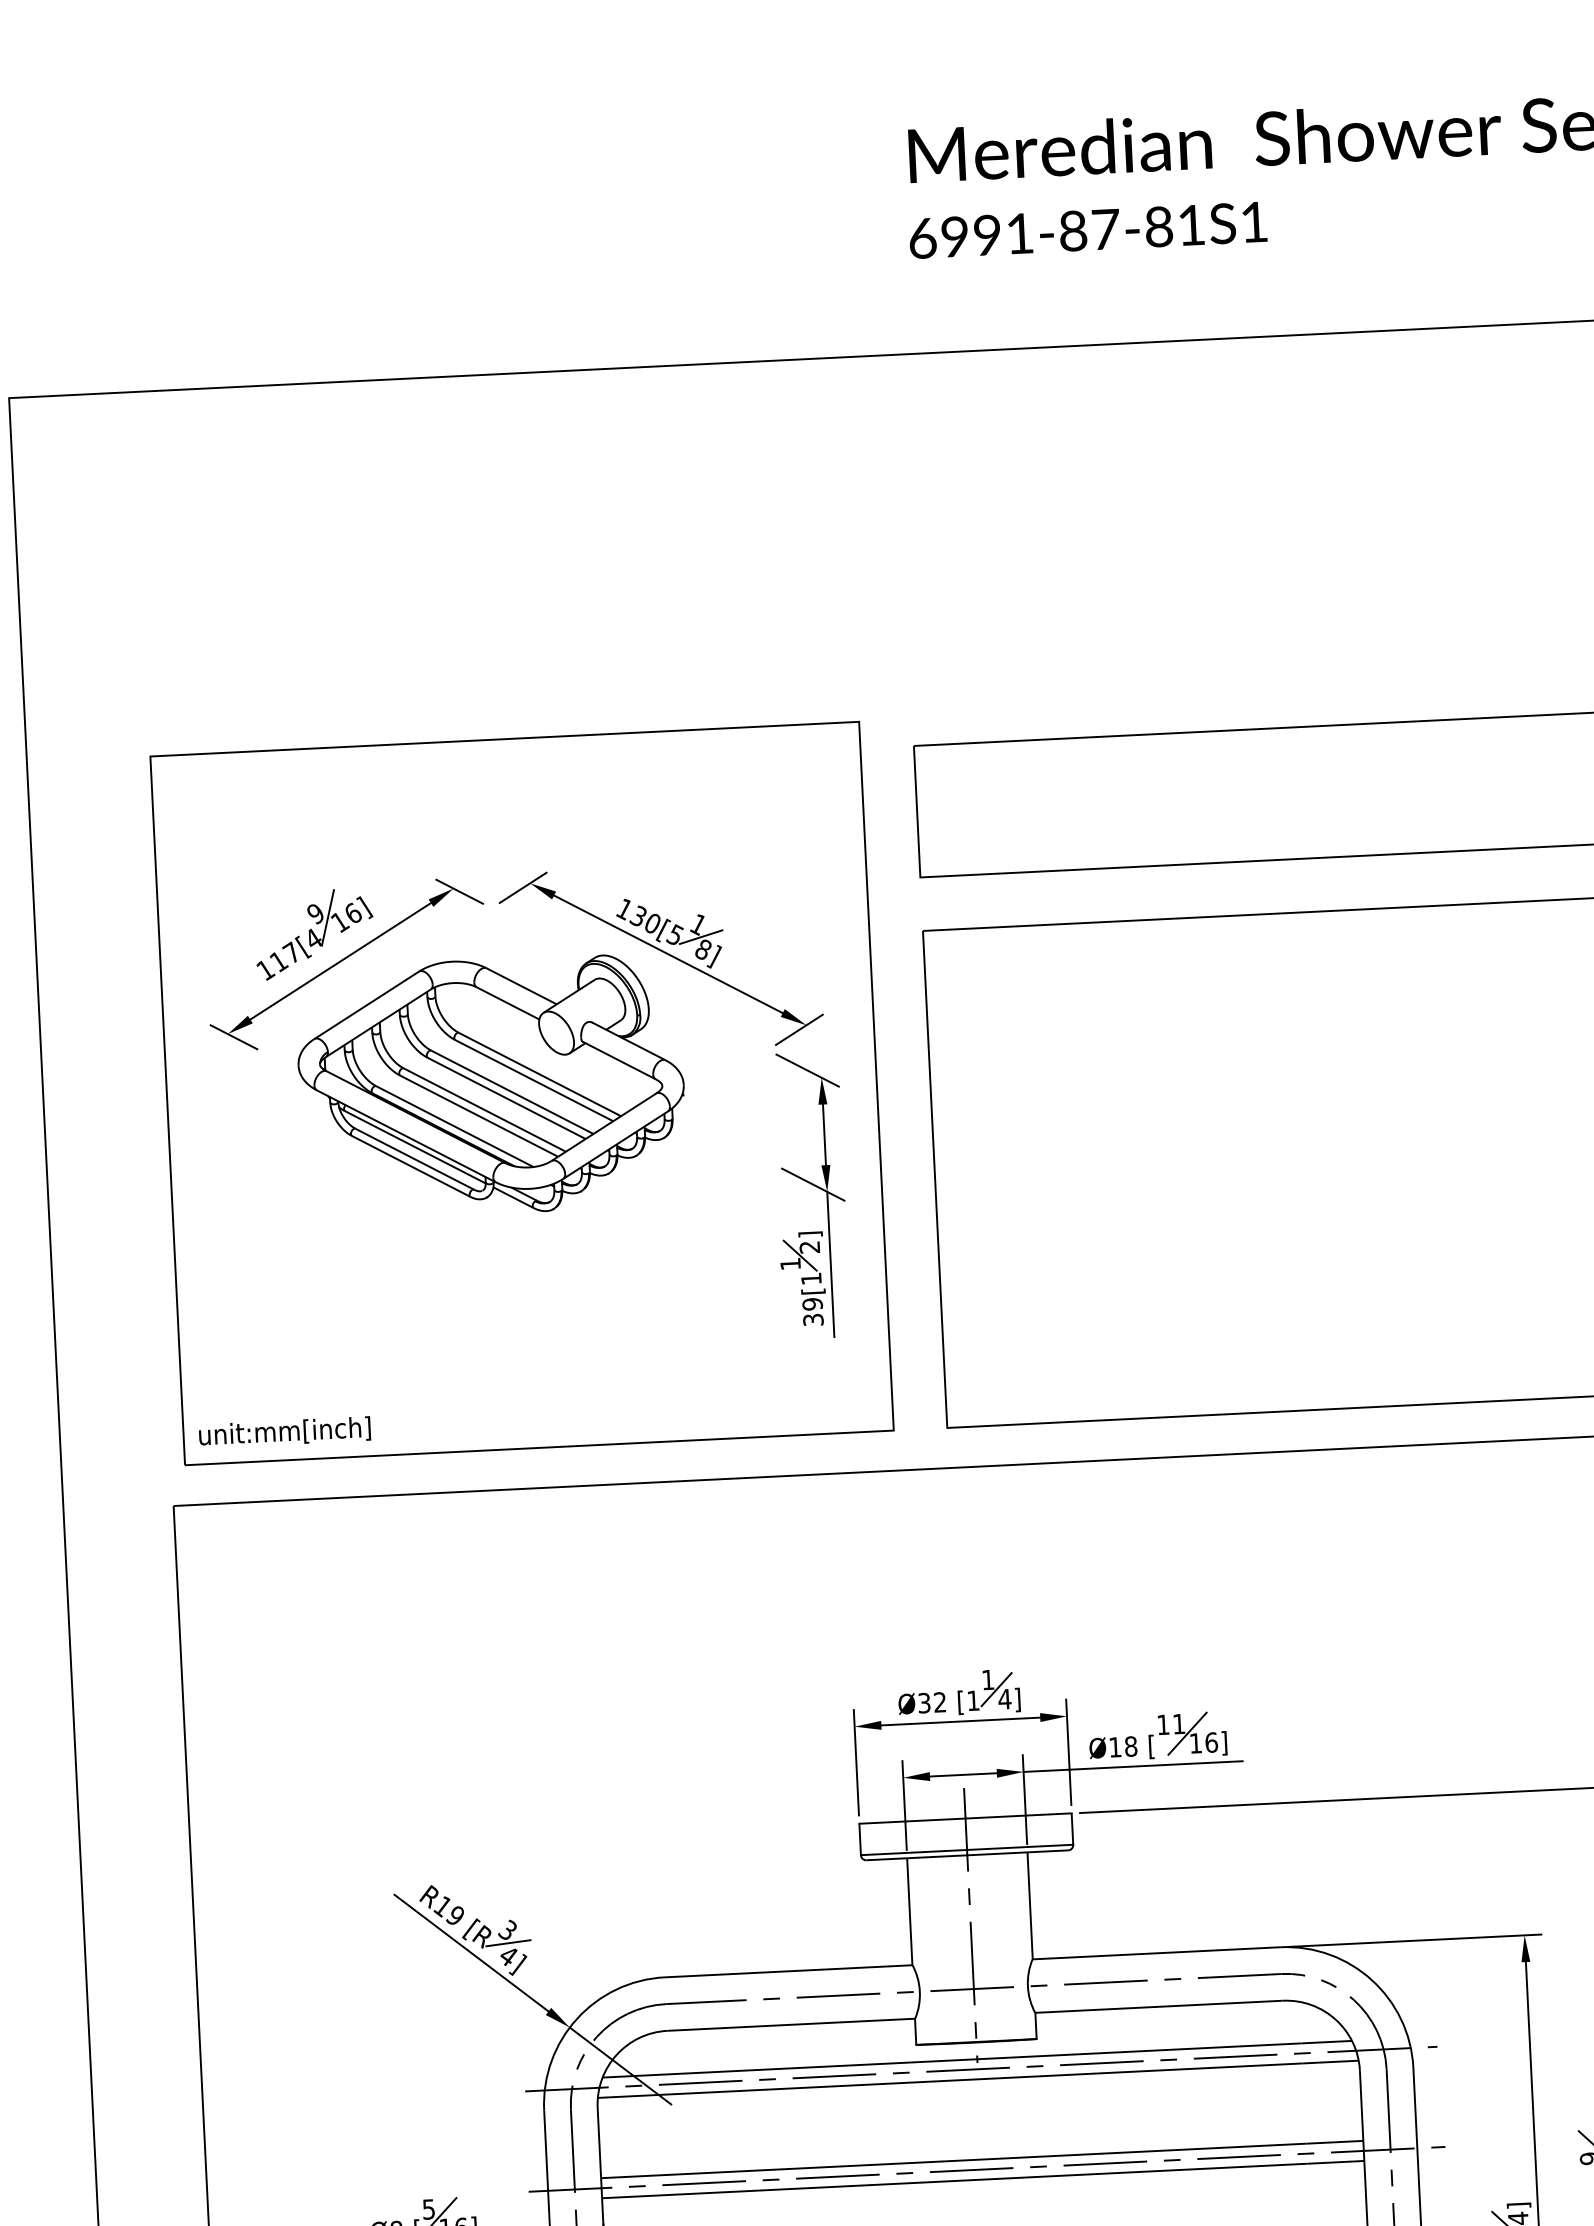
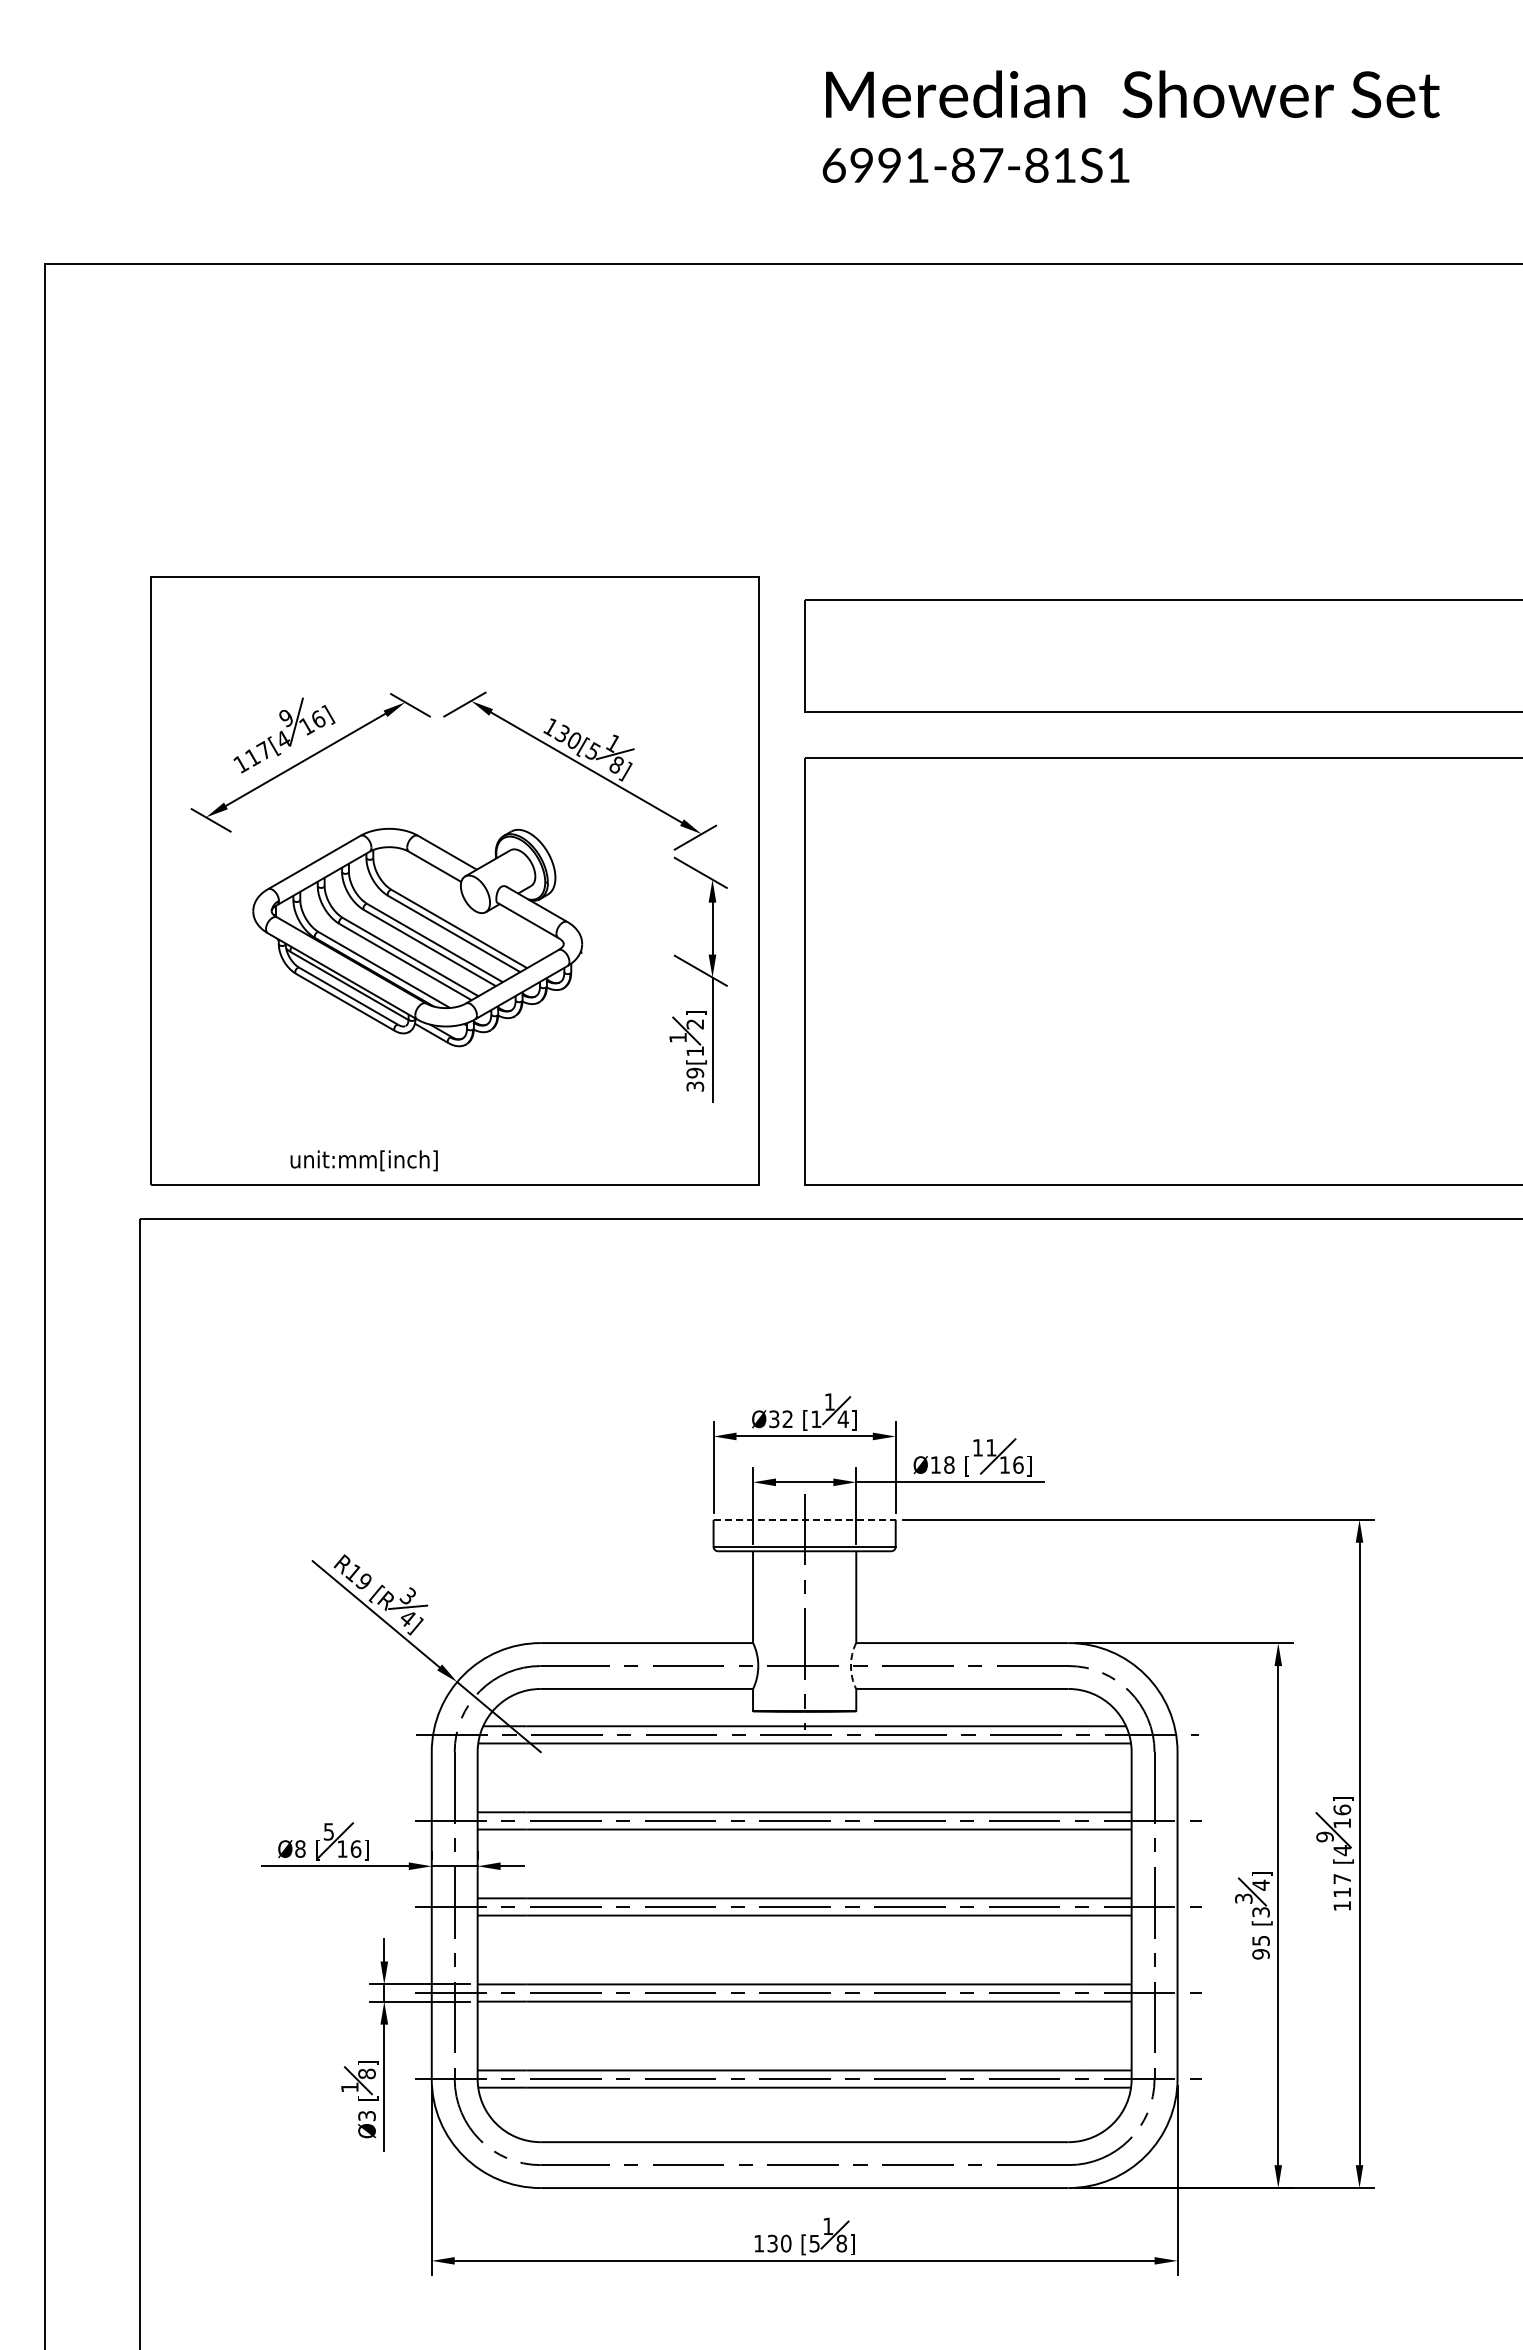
part: (491, 1086) -> (417, 937), moved
text: (284, 1432) -> (363, 1160), moved
line: (966, 1818) -> (805, 1519), solid -> dashed
arc: (1027, 1986) -> (850, 1666), solid -> dashed

